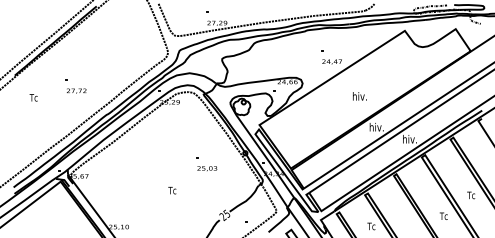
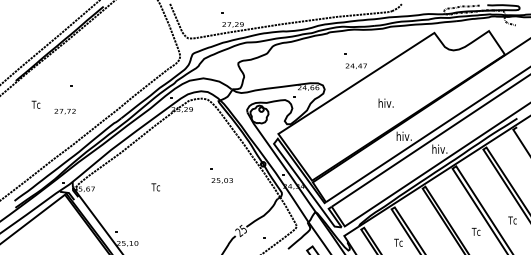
text: (76, 91) -> (64, 111), moved
text: (172, 190) -> (155, 187), moved
text: (471, 195) -> (512, 220), moved

